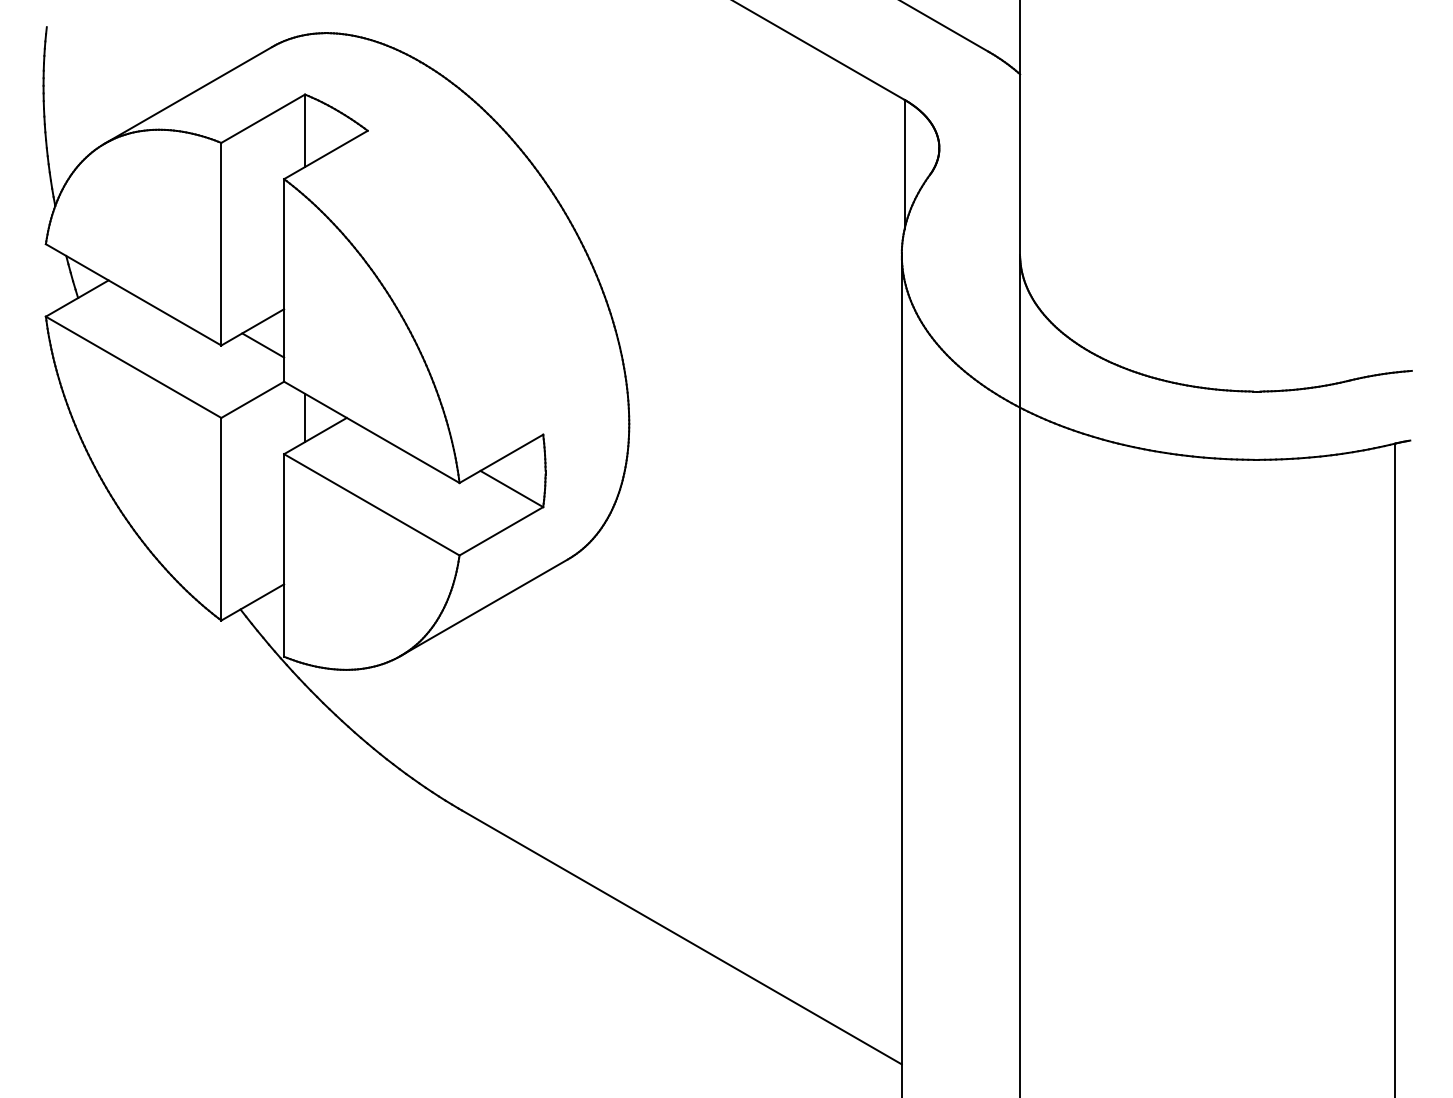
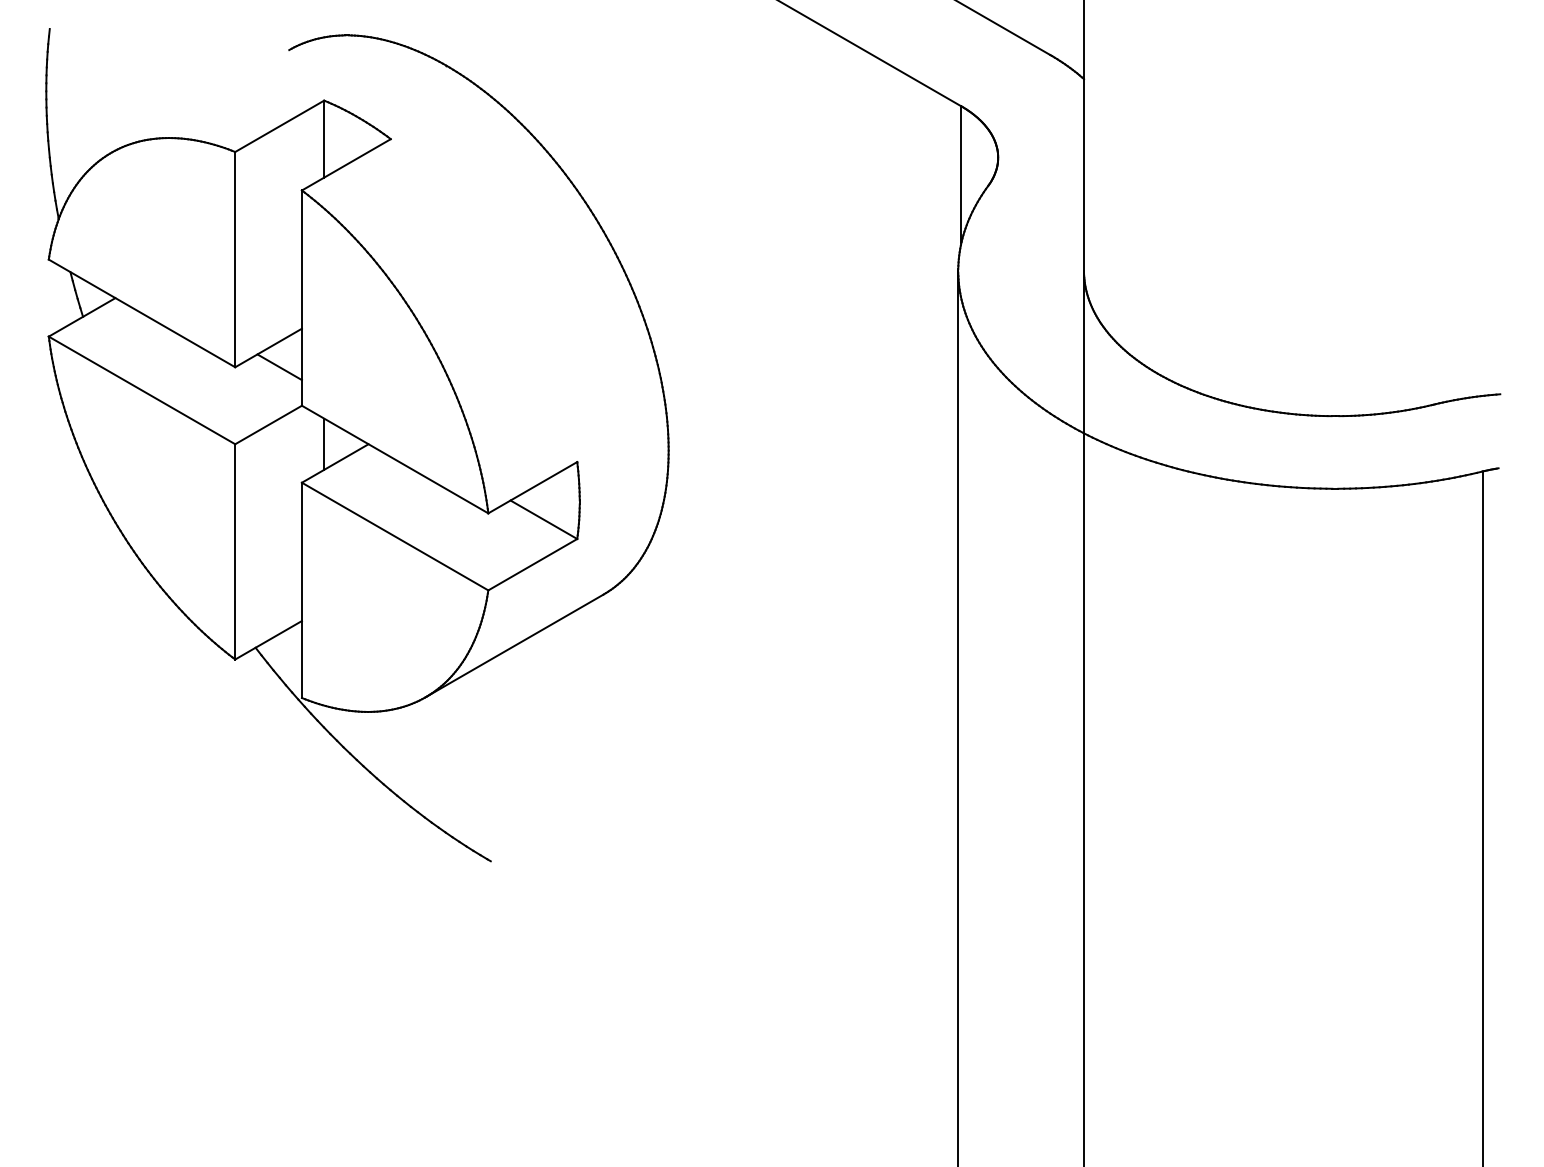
line: (188, 95) -> (200, 101), removed
line: (681, 937) -> (724, 996), removed

